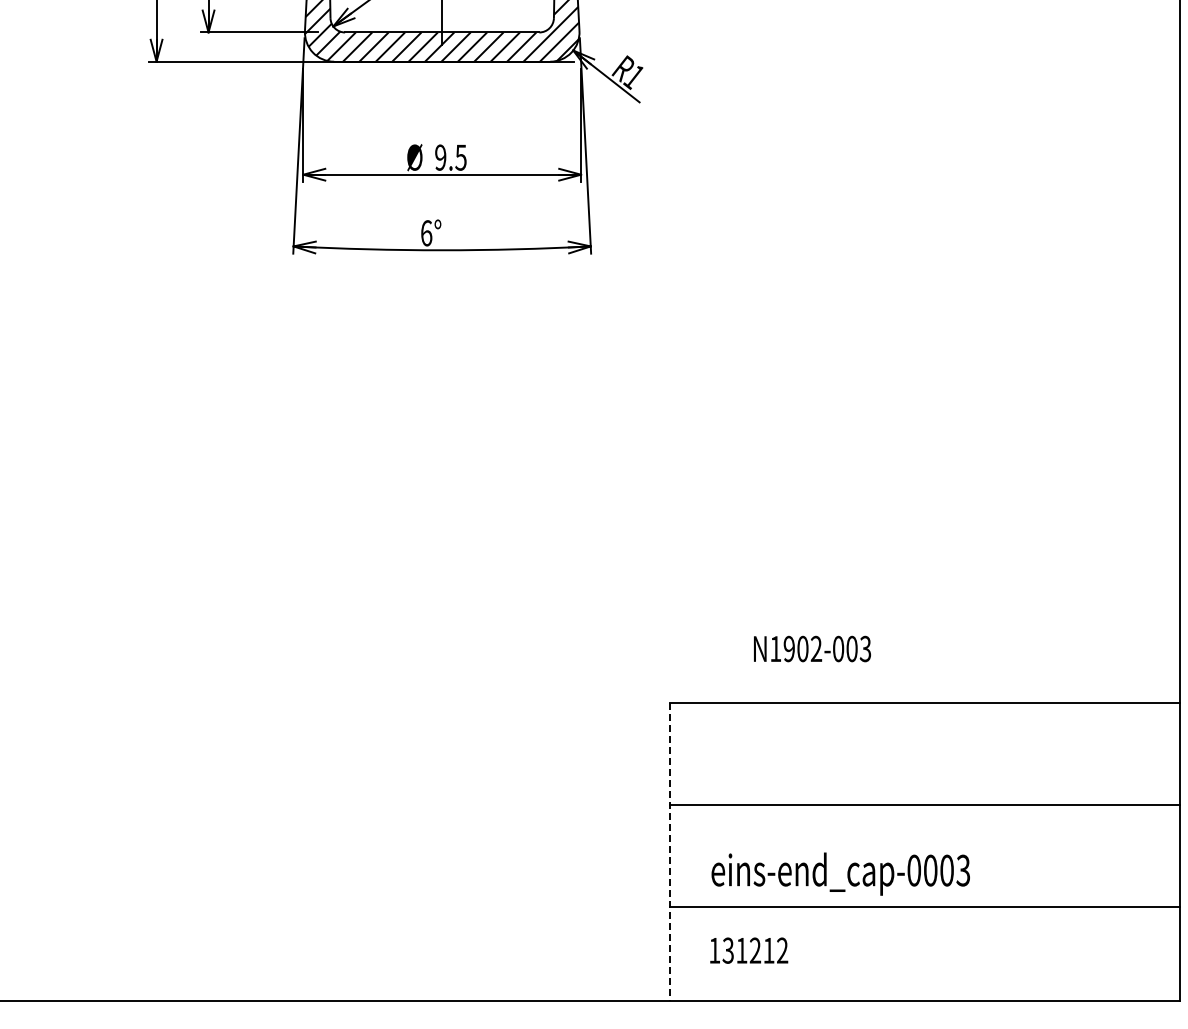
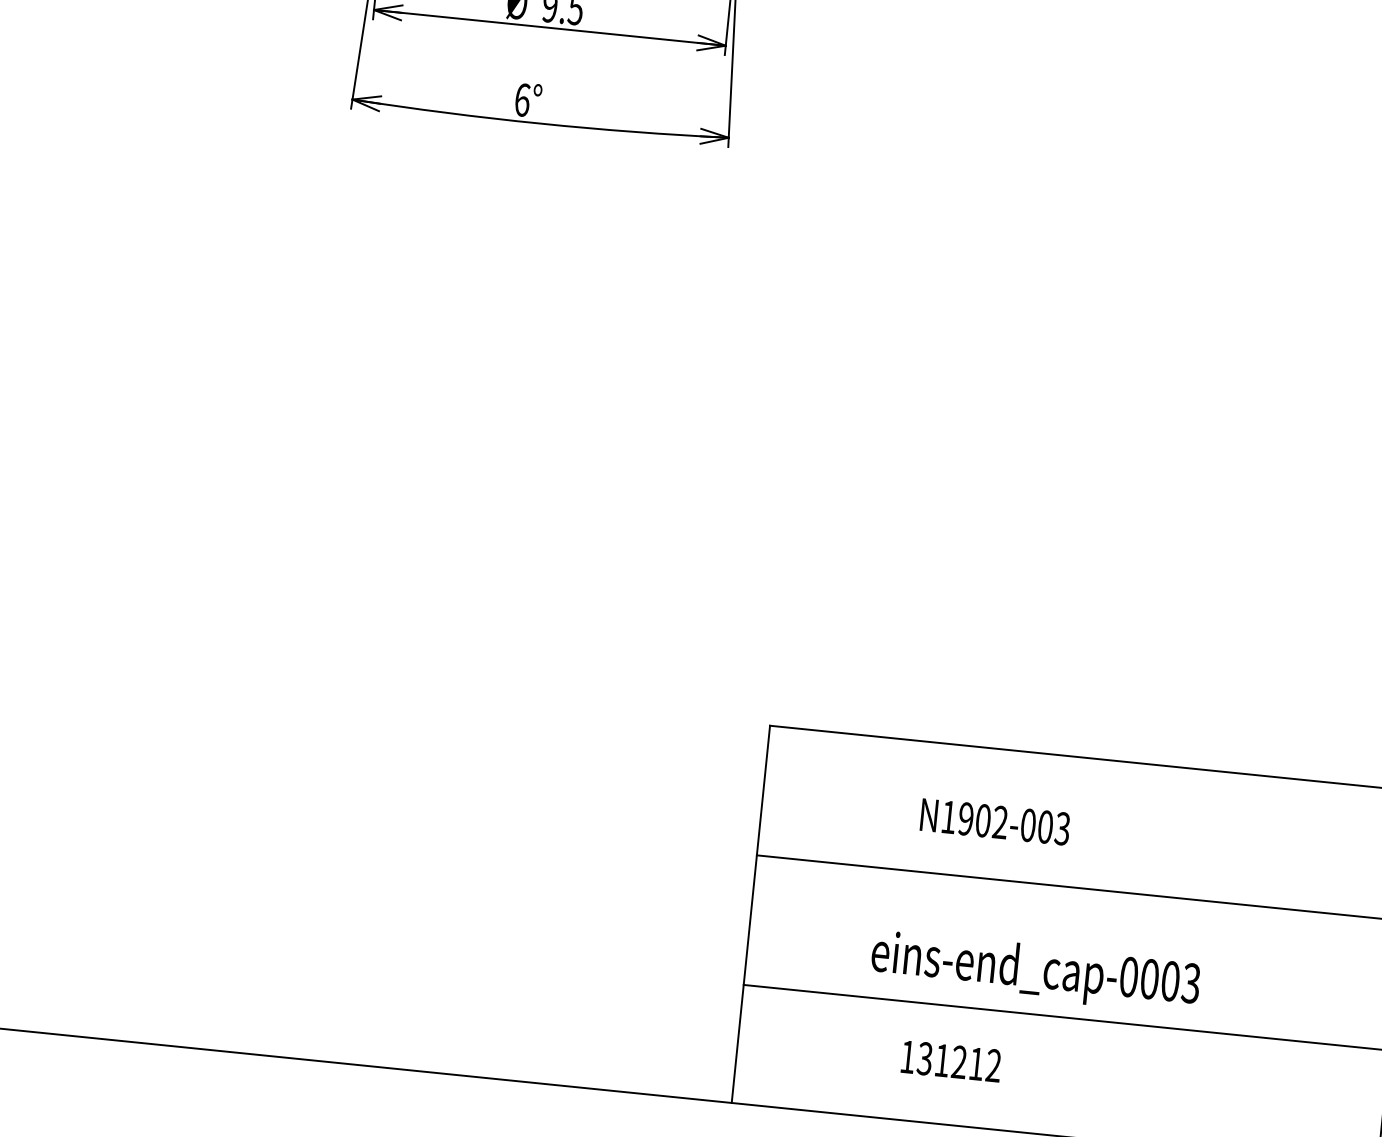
text: (812, 648) -> (995, 821), moved
line: (669, 851) -> (750, 914), dashed -> solid
text: (840, 873) -> (1035, 971), moved
text: (749, 950) -> (951, 1061), moved

